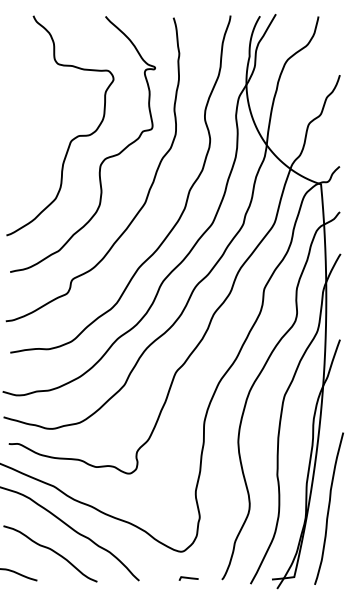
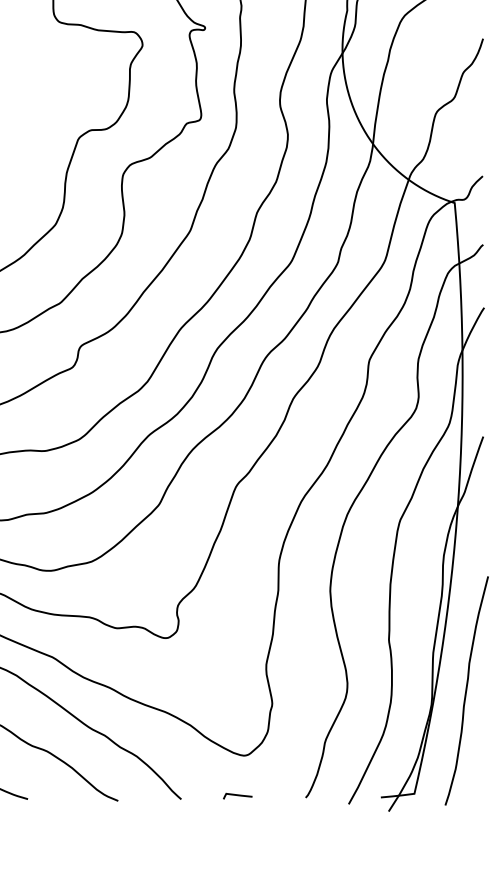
curve: (188, 578) -> (237, 795), moved

